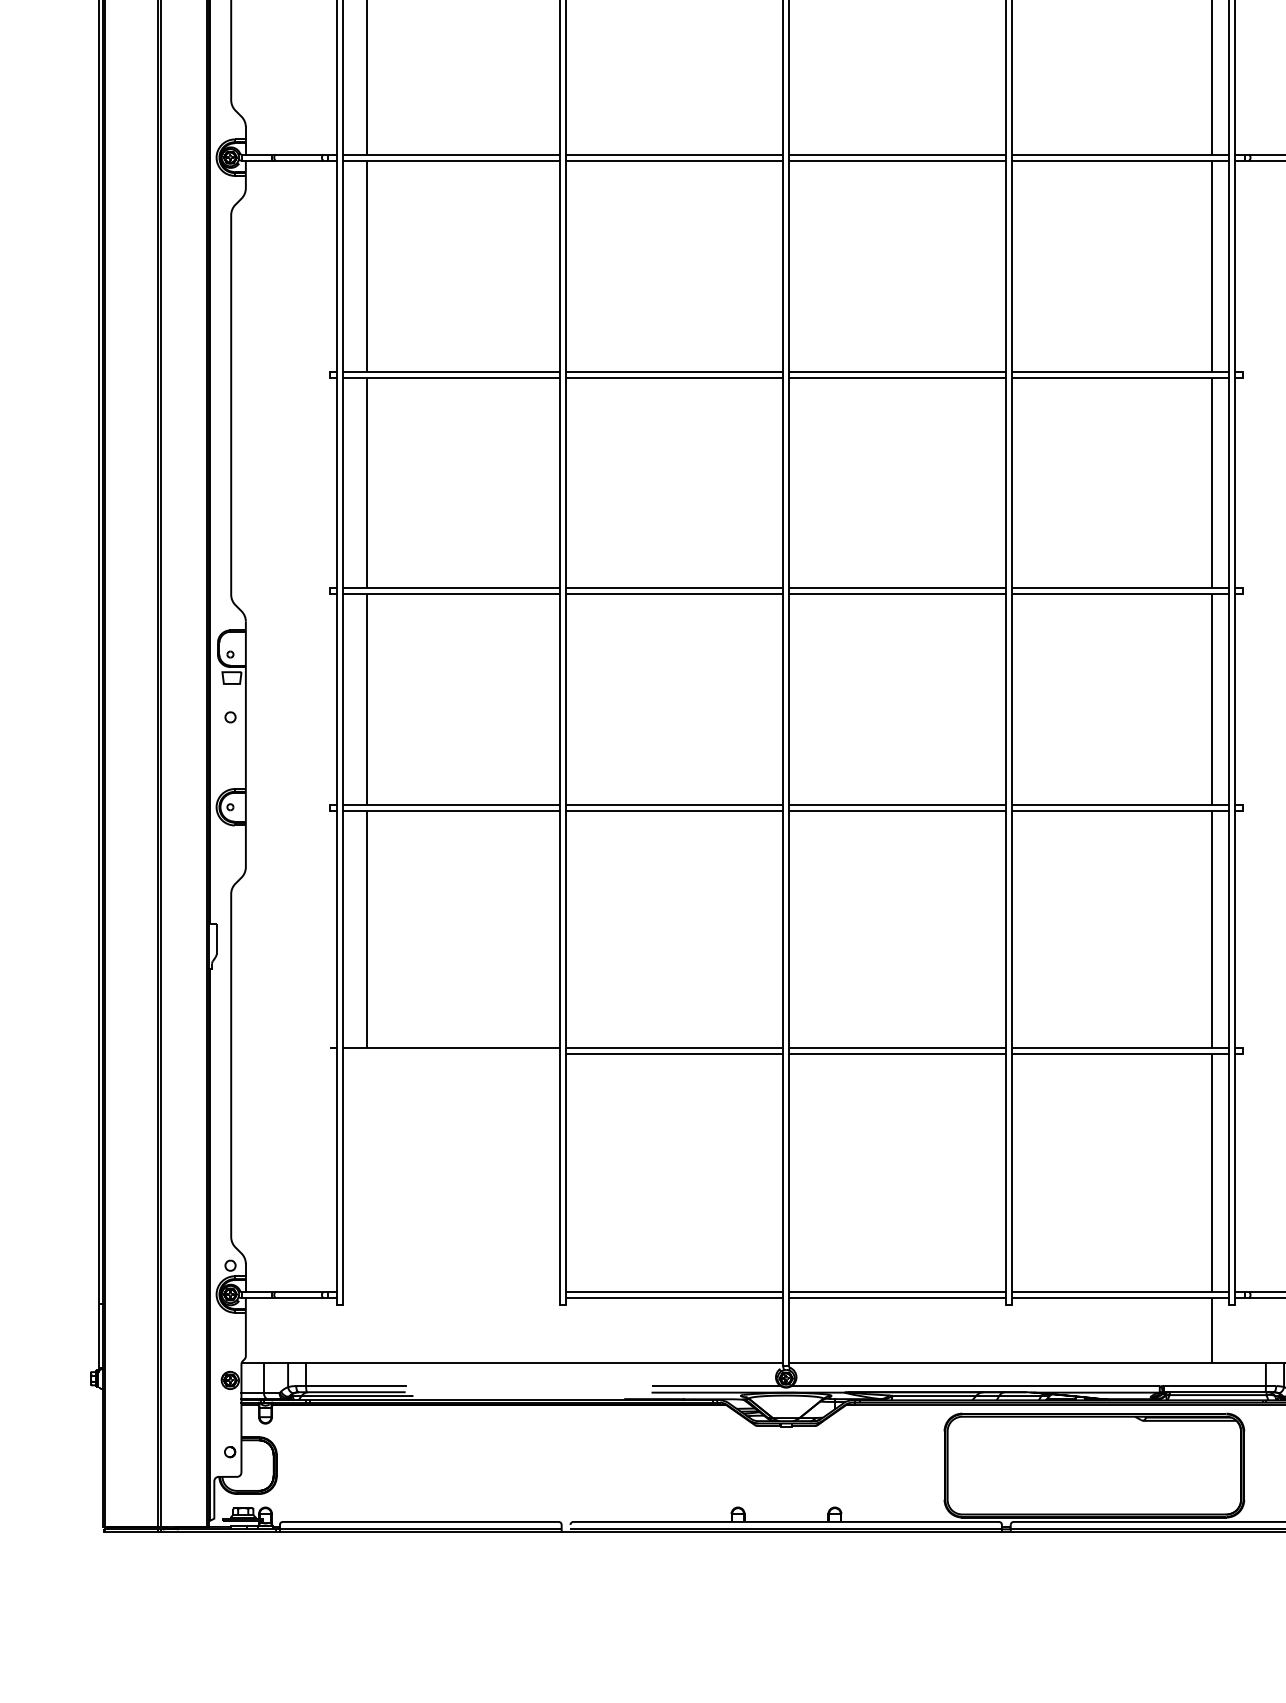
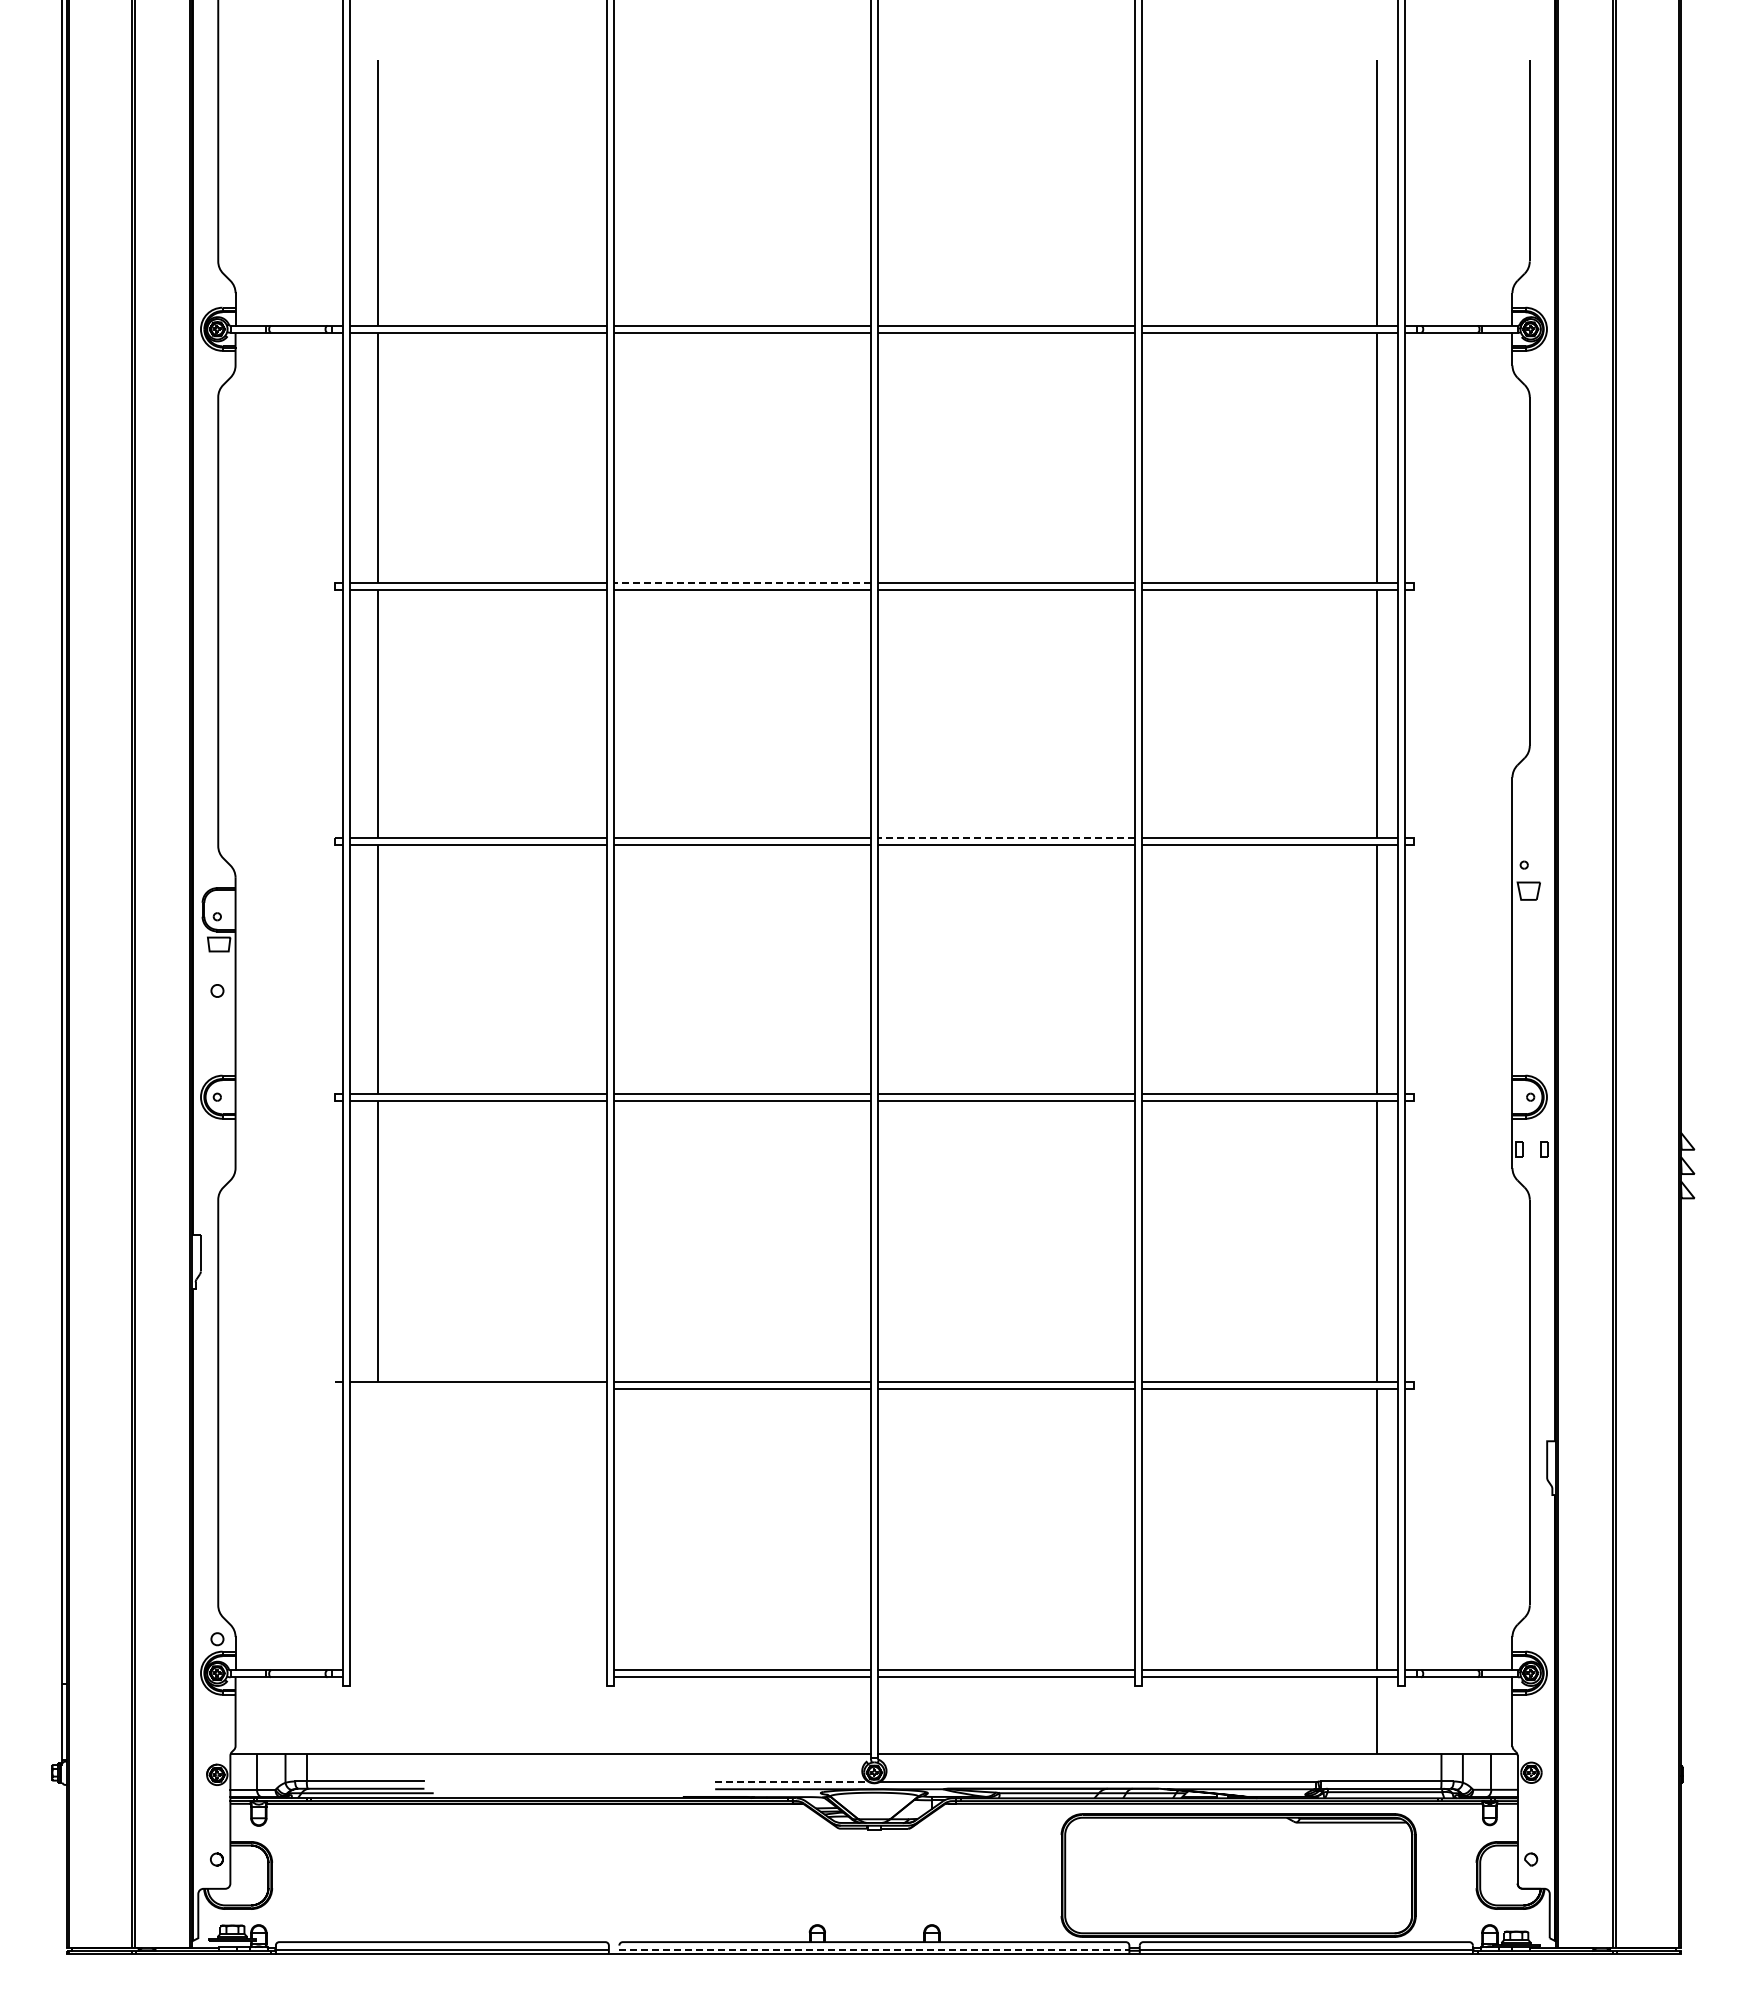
line: (674, 371) -> (742, 582), solid -> dashed
line: (897, 588) -> (1005, 838), solid -> dashed
line: (716, 1386) -> (791, 1781), solid -> dashed
line: (786, 1528) -> (874, 1949), solid -> dashed

